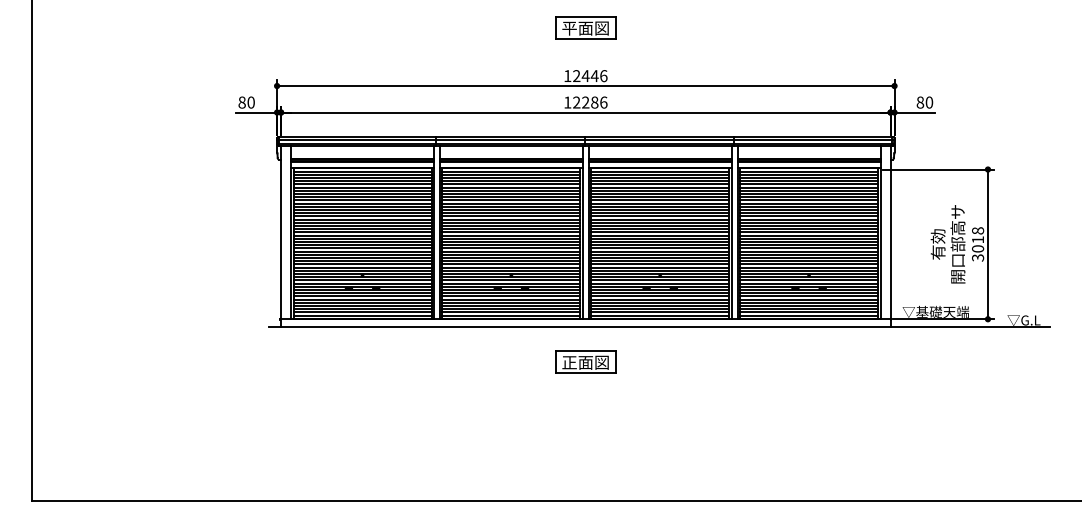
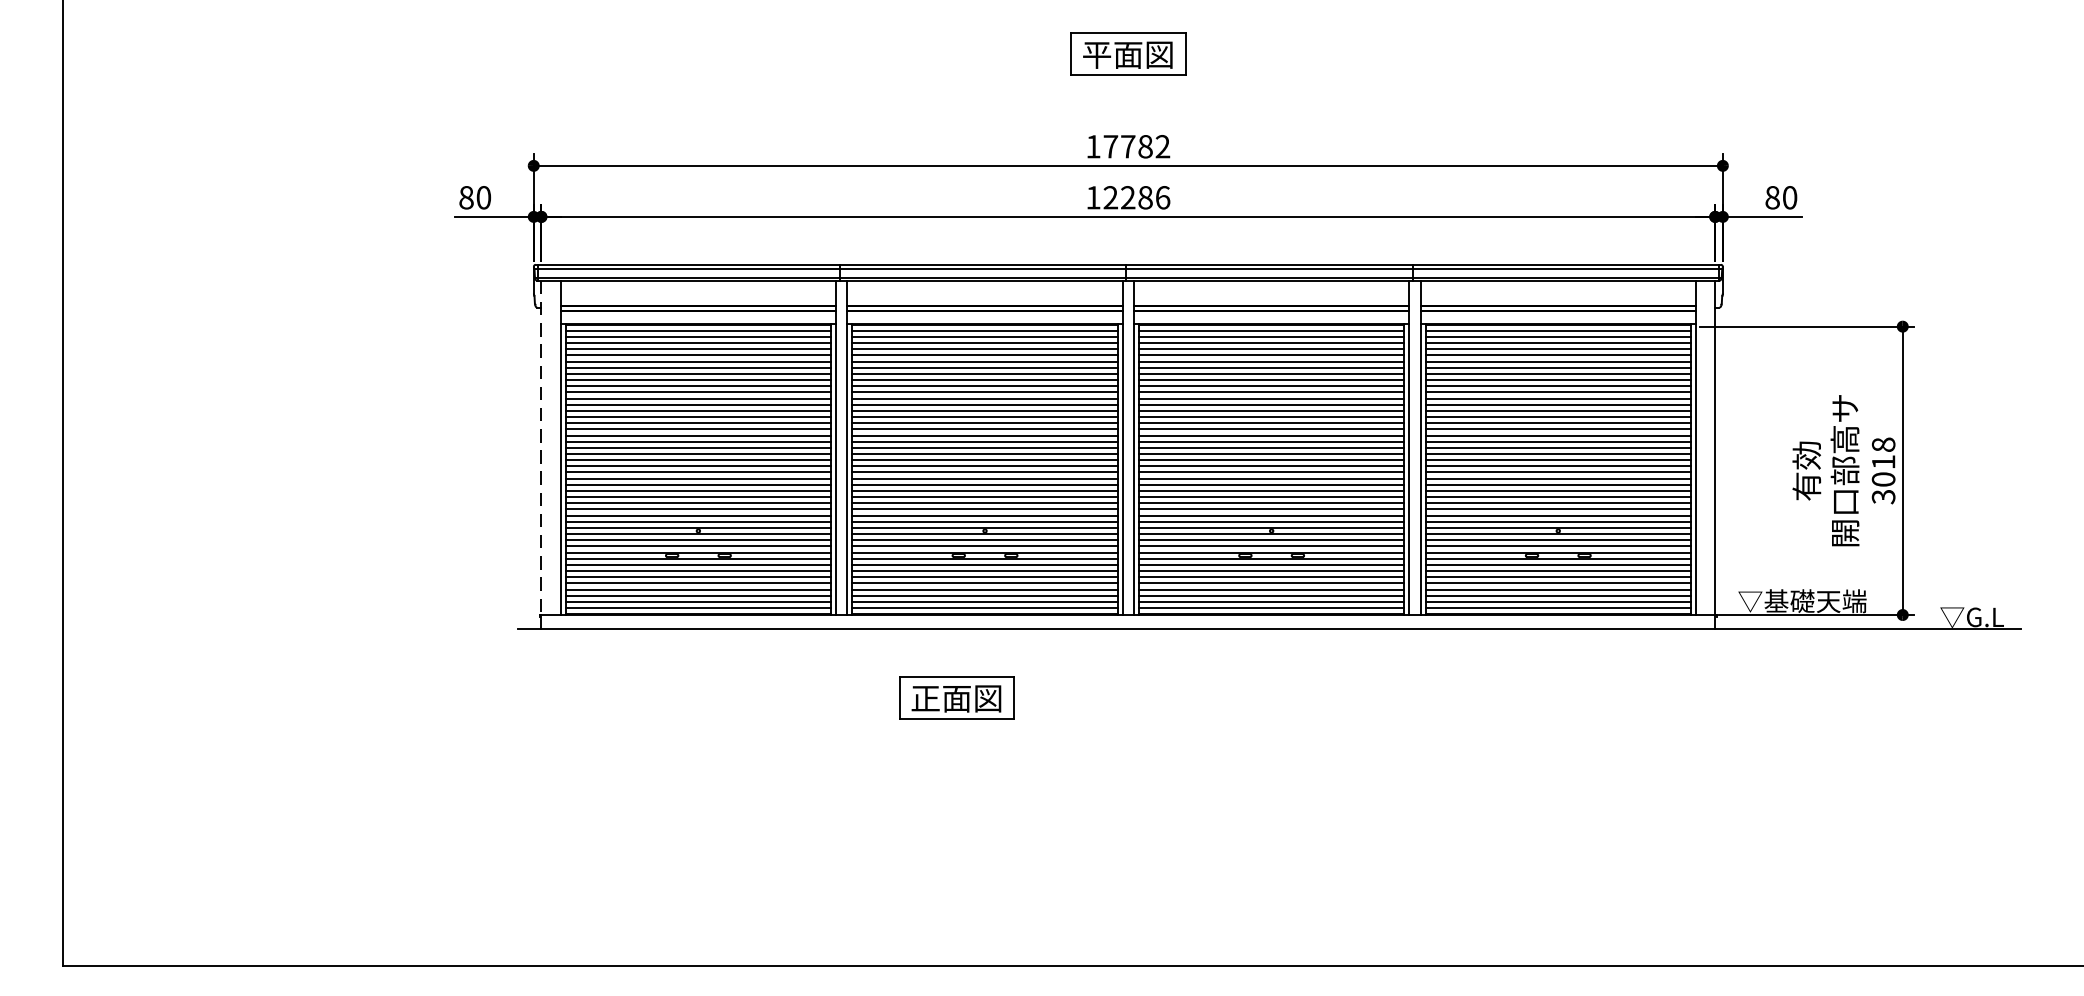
text: (590, 76) -> (1137, 147), 12446 -> 17782
line: (281, 232) -> (542, 447), solid -> dashed
part: (585, 361) -> (956, 696), moved

